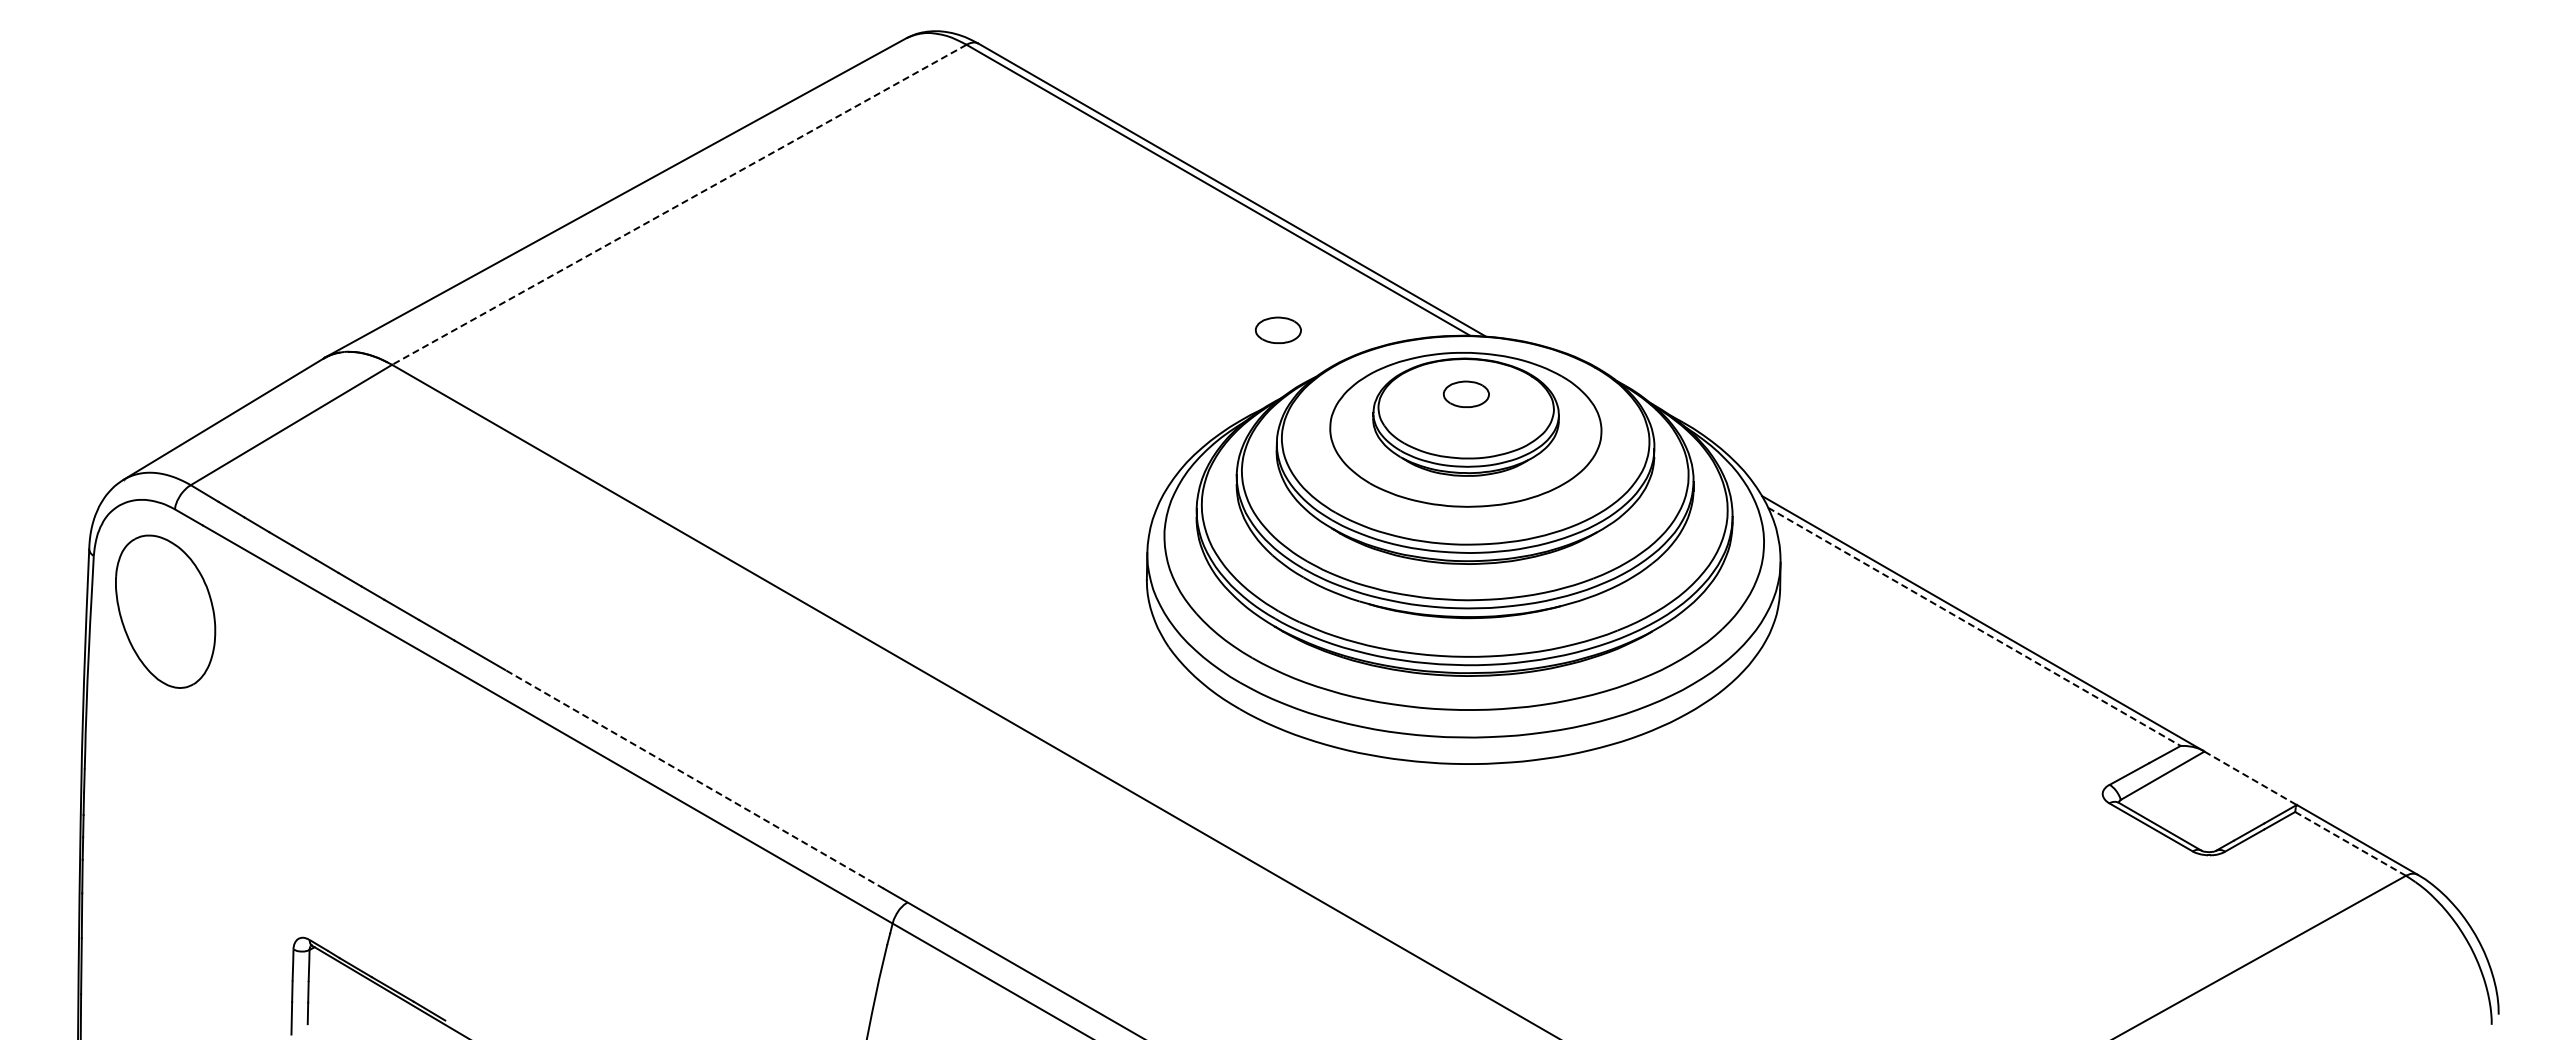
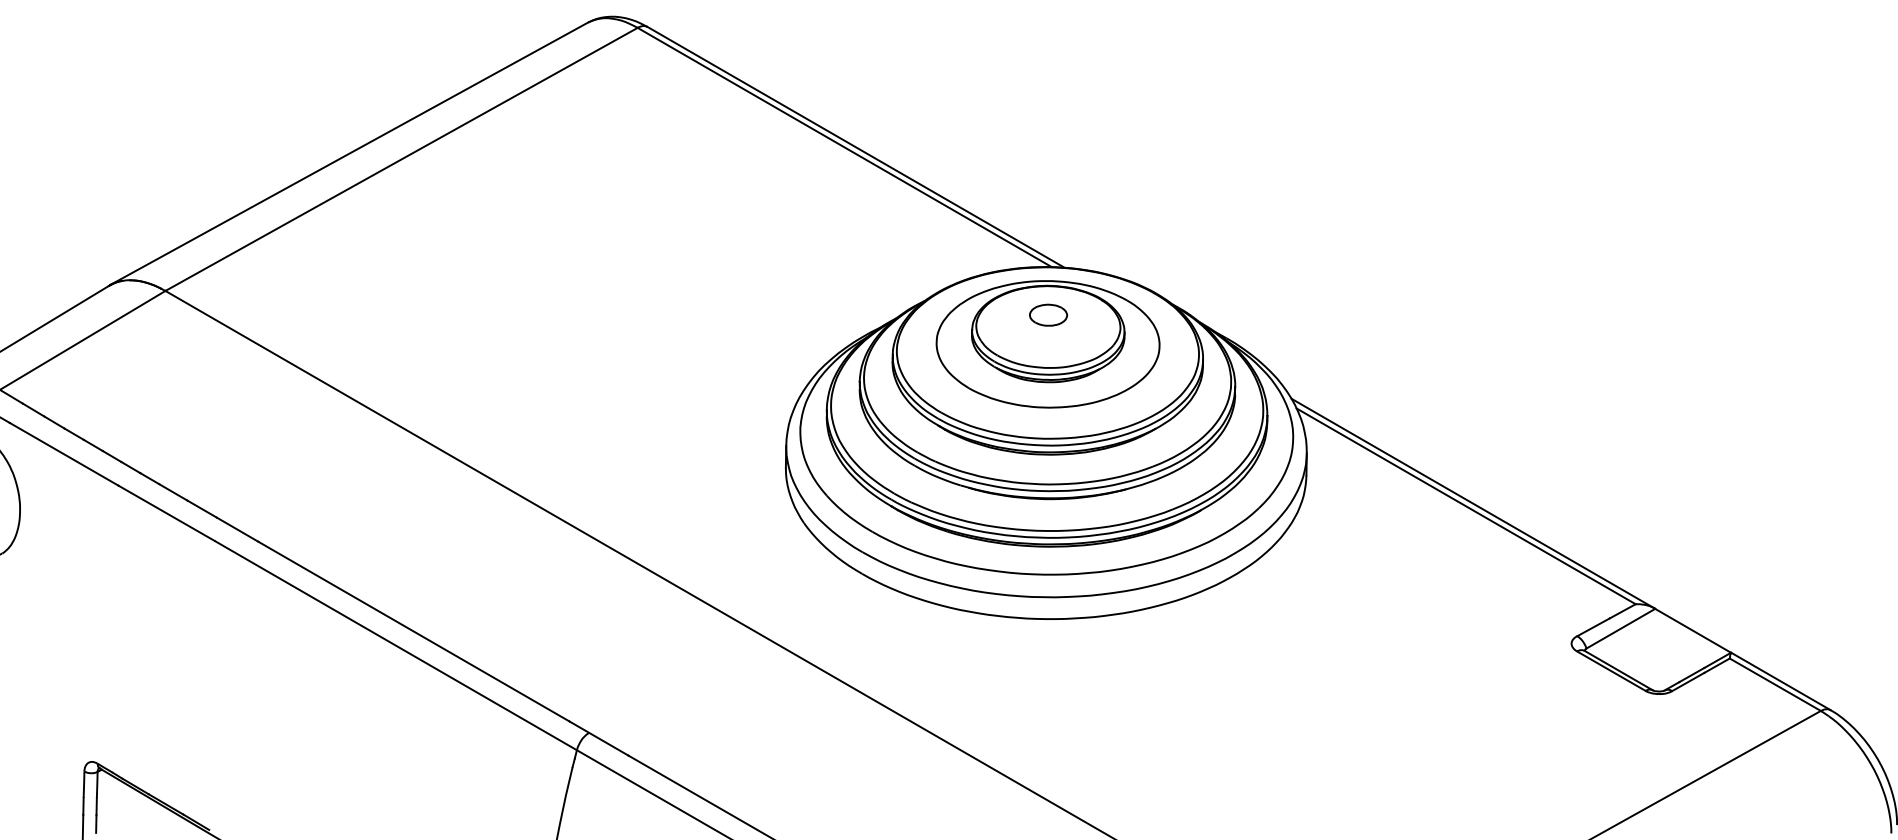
line: (679, 204) -> (401, 159), dashed -> solid
part: (1278, 329) -> (894, 261), removed
line: (1974, 627) -> (1466, 506), dashed -> solid
line: (2251, 778) -> (1693, 630), dashed -> solid
line: (694, 779) -> (414, 631), dashed -> solid
line: (2350, 843) -> (1775, 684), dashed -> solid

